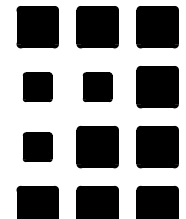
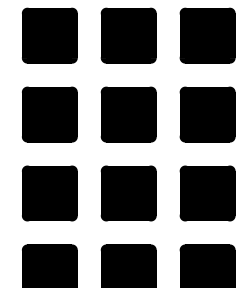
part: (37, 87) -> (49, 115), size x1.43
part: (97, 87) -> (128, 115), size x1.43
part: (37, 147) -> (49, 194), size x1.43

